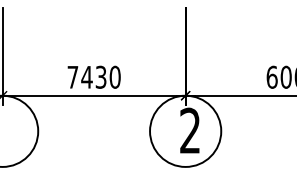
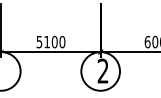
text: (85, 78) -> (46, 42), 7430 -> 5100

